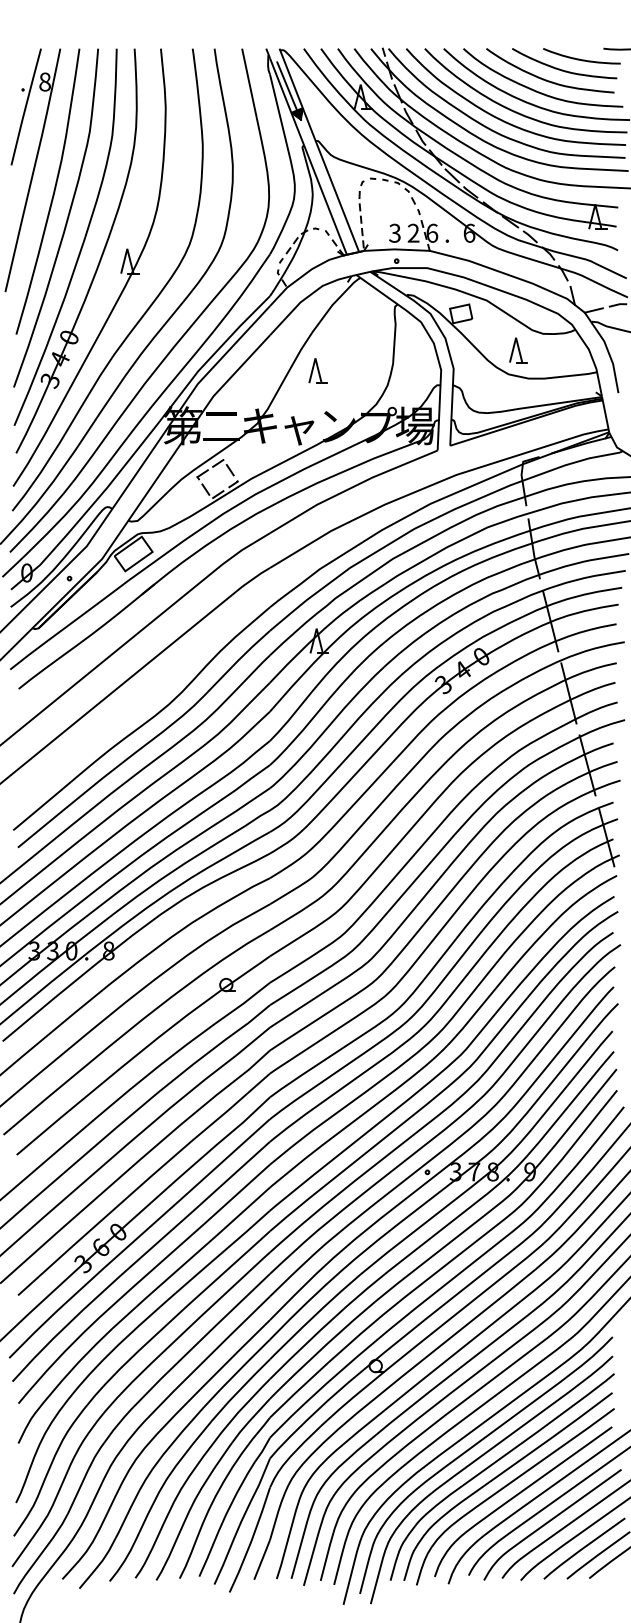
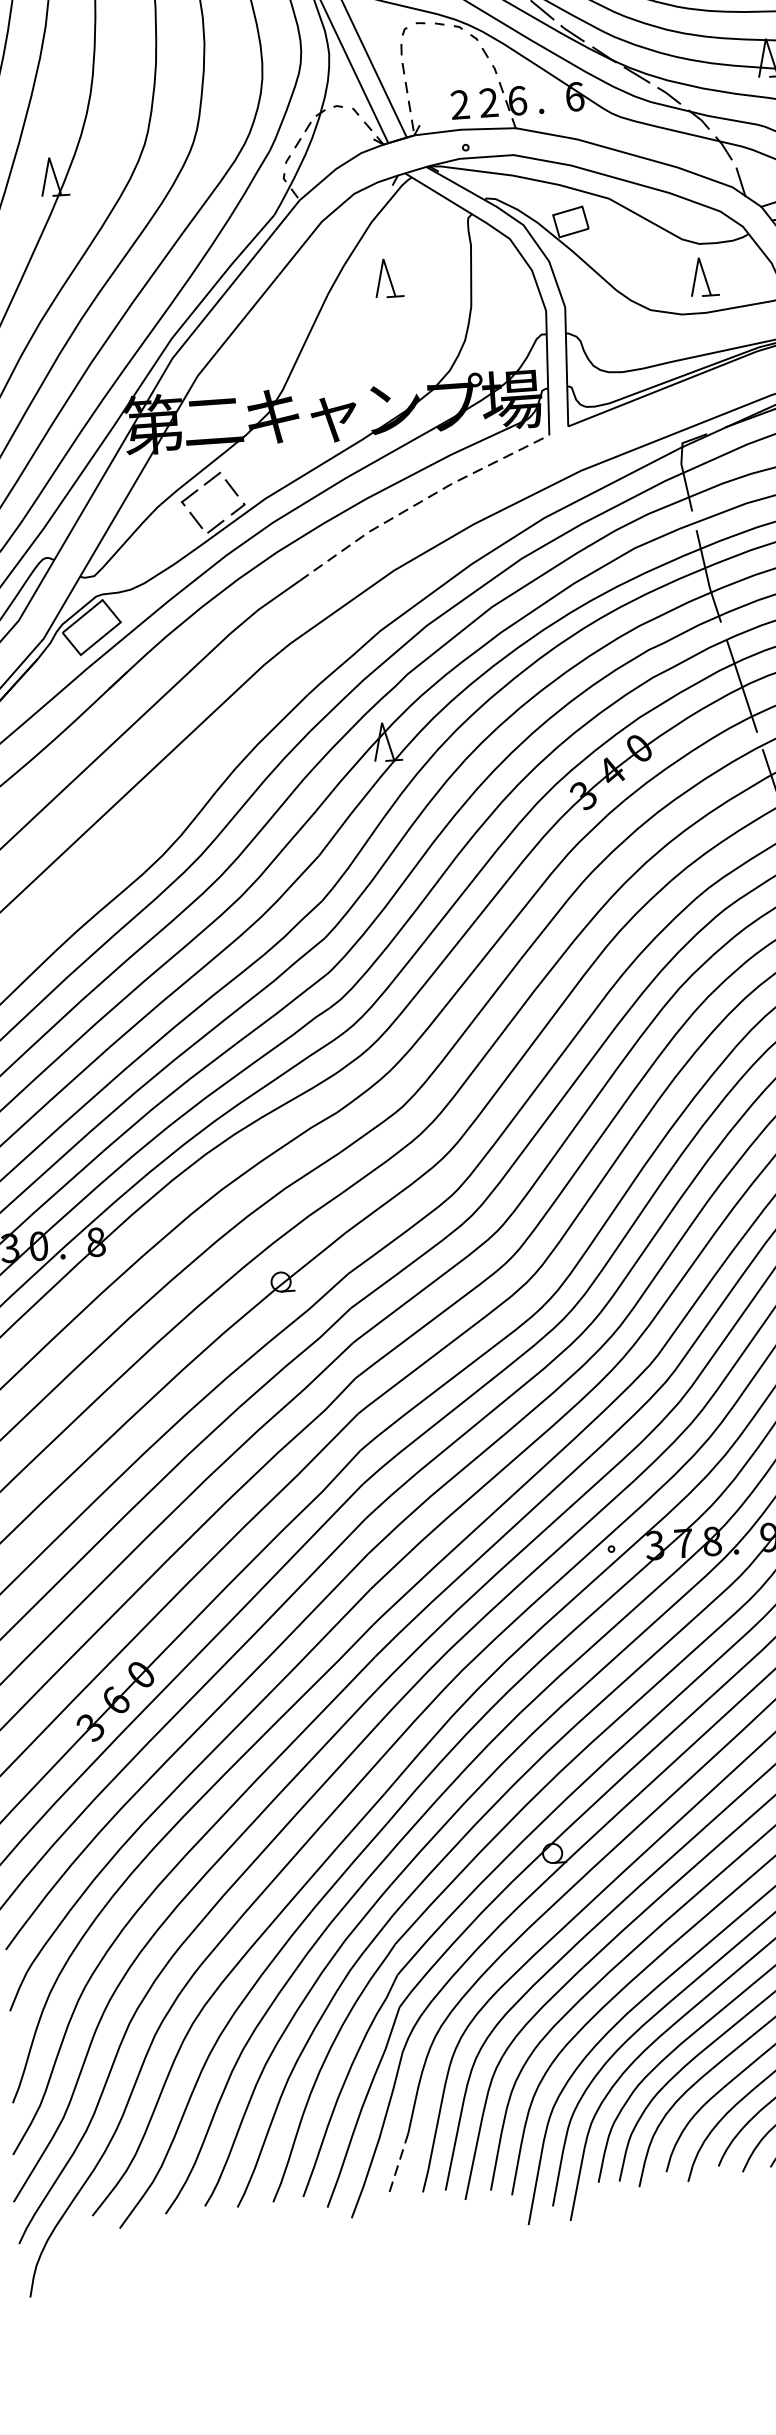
text: (394, 233) -> (459, 105), 3 -> 2
part: (518, 350) -> (703, 277), moved
part: (317, 370) -> (387, 277), moved
line: (351, 487) -> (420, 501), solid -> dashed
line: (262, 1559) -> (398, 2163), solid -> dashed

